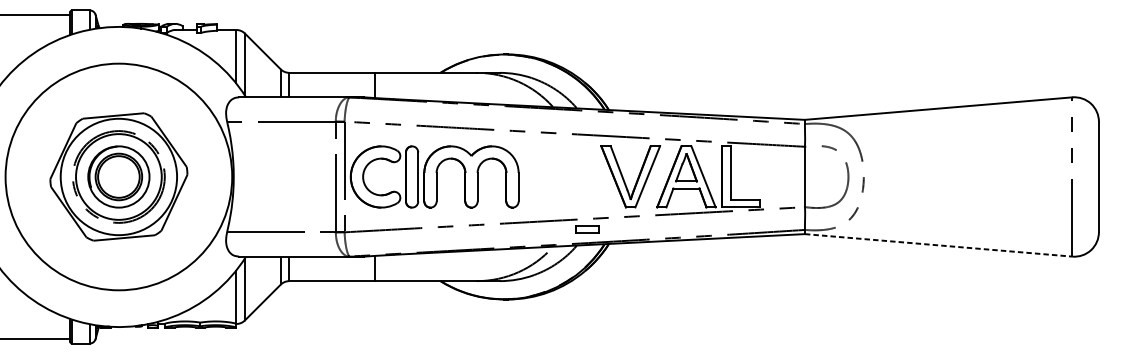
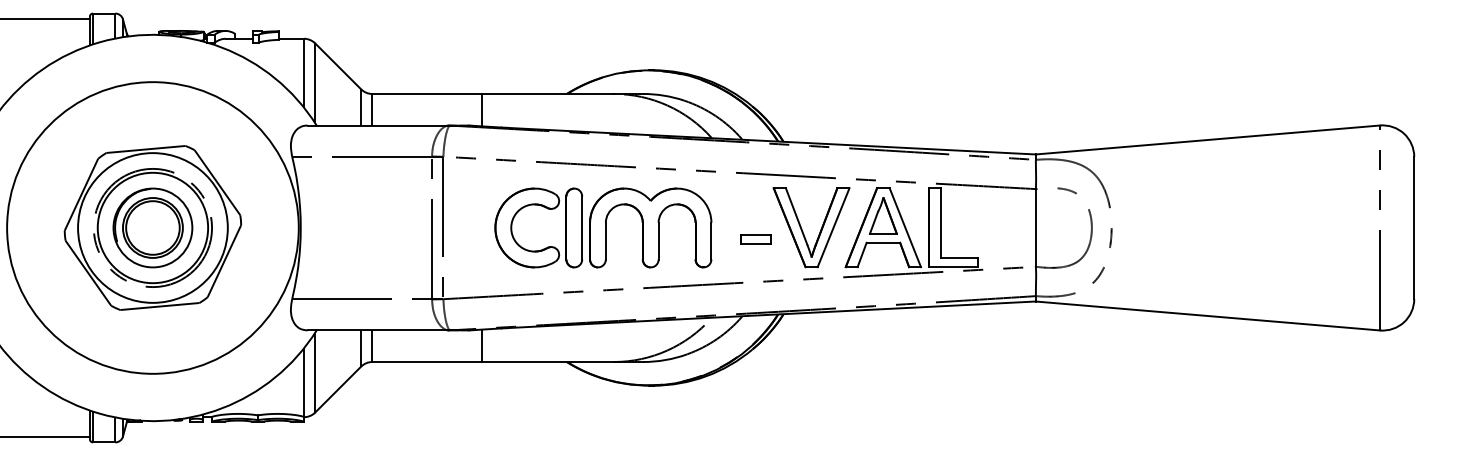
part: (434, 176) -> (603, 227), moved
part: (587, 229) -> (755, 239), moved
line: (938, 245) -> (1207, 316), dashed -> solid

